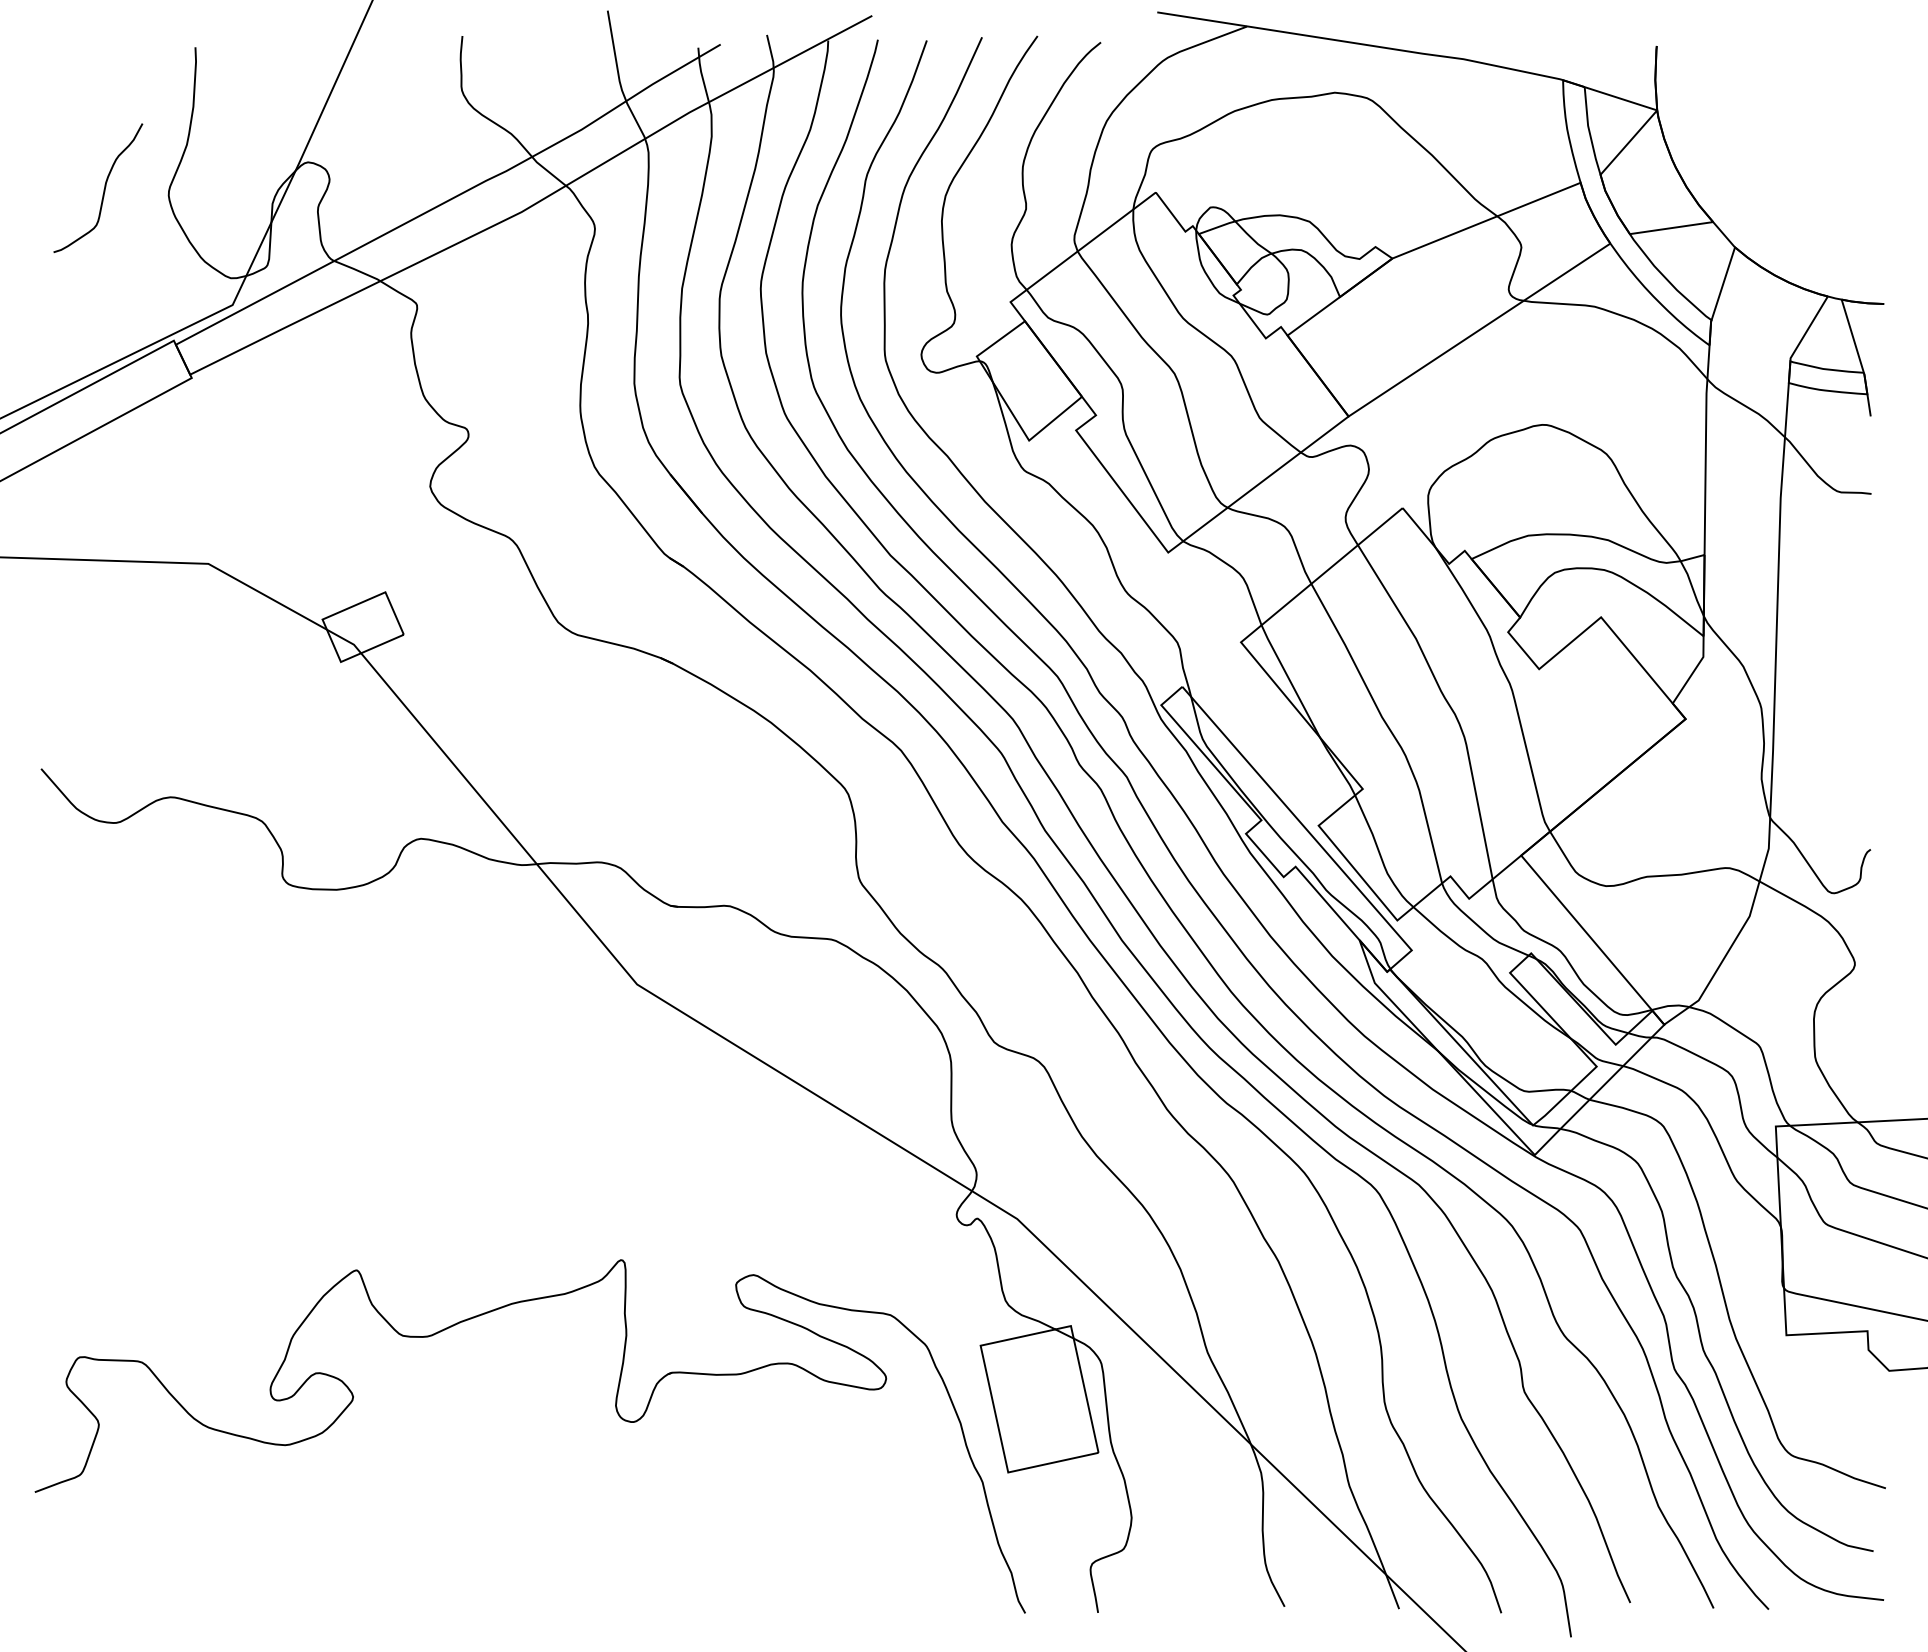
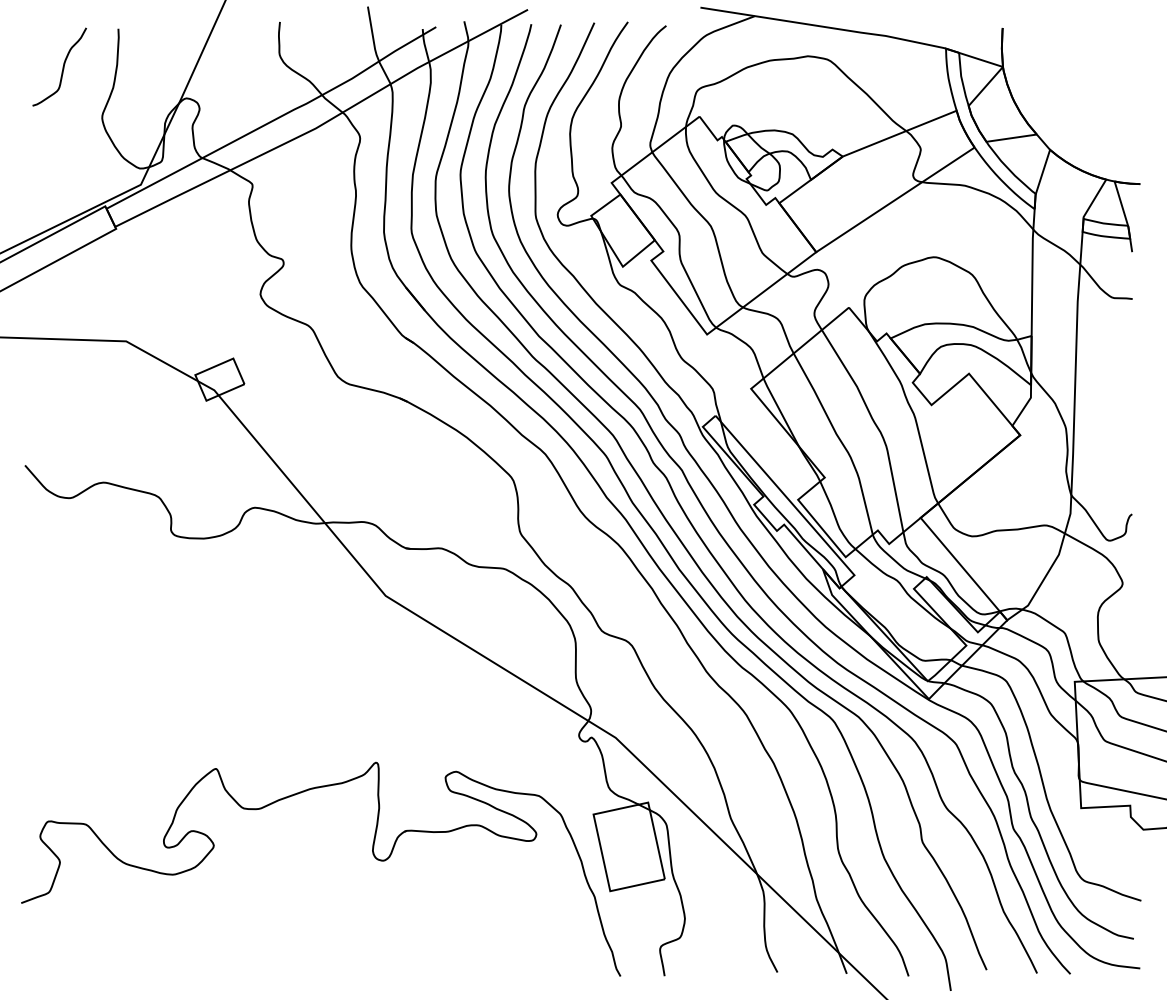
curve: (103, 187) -> (62, 66), moved

